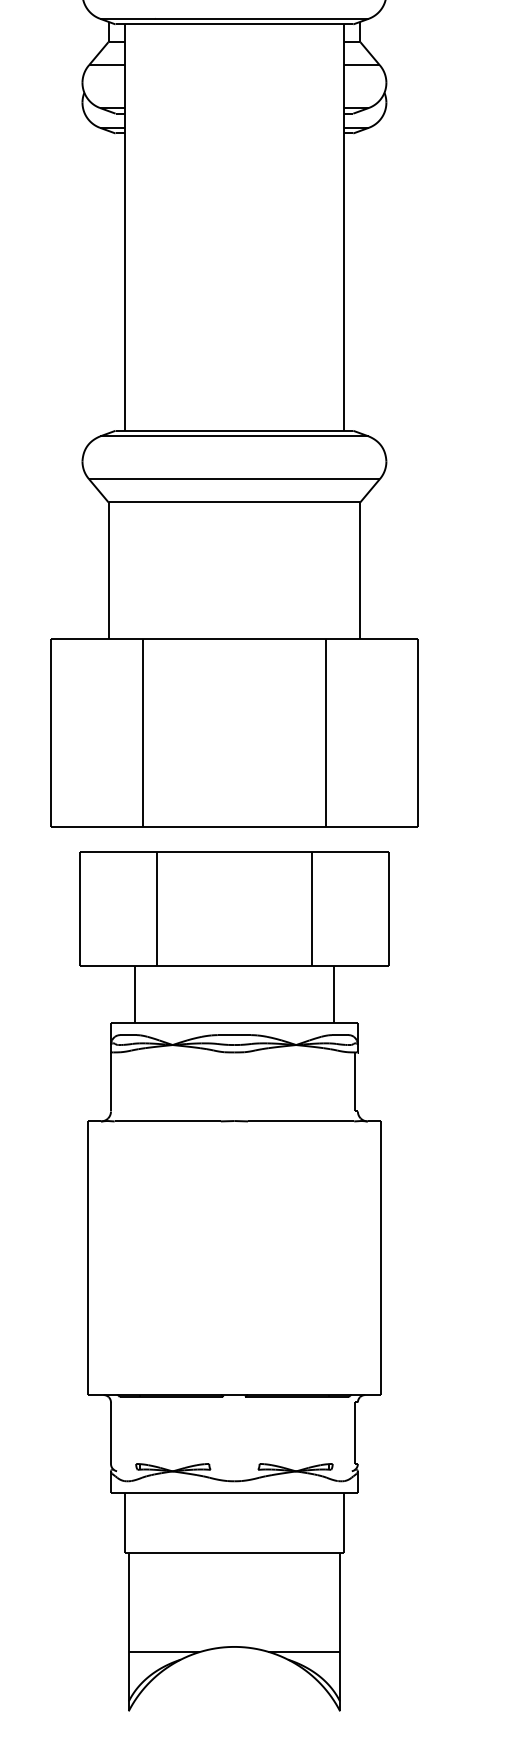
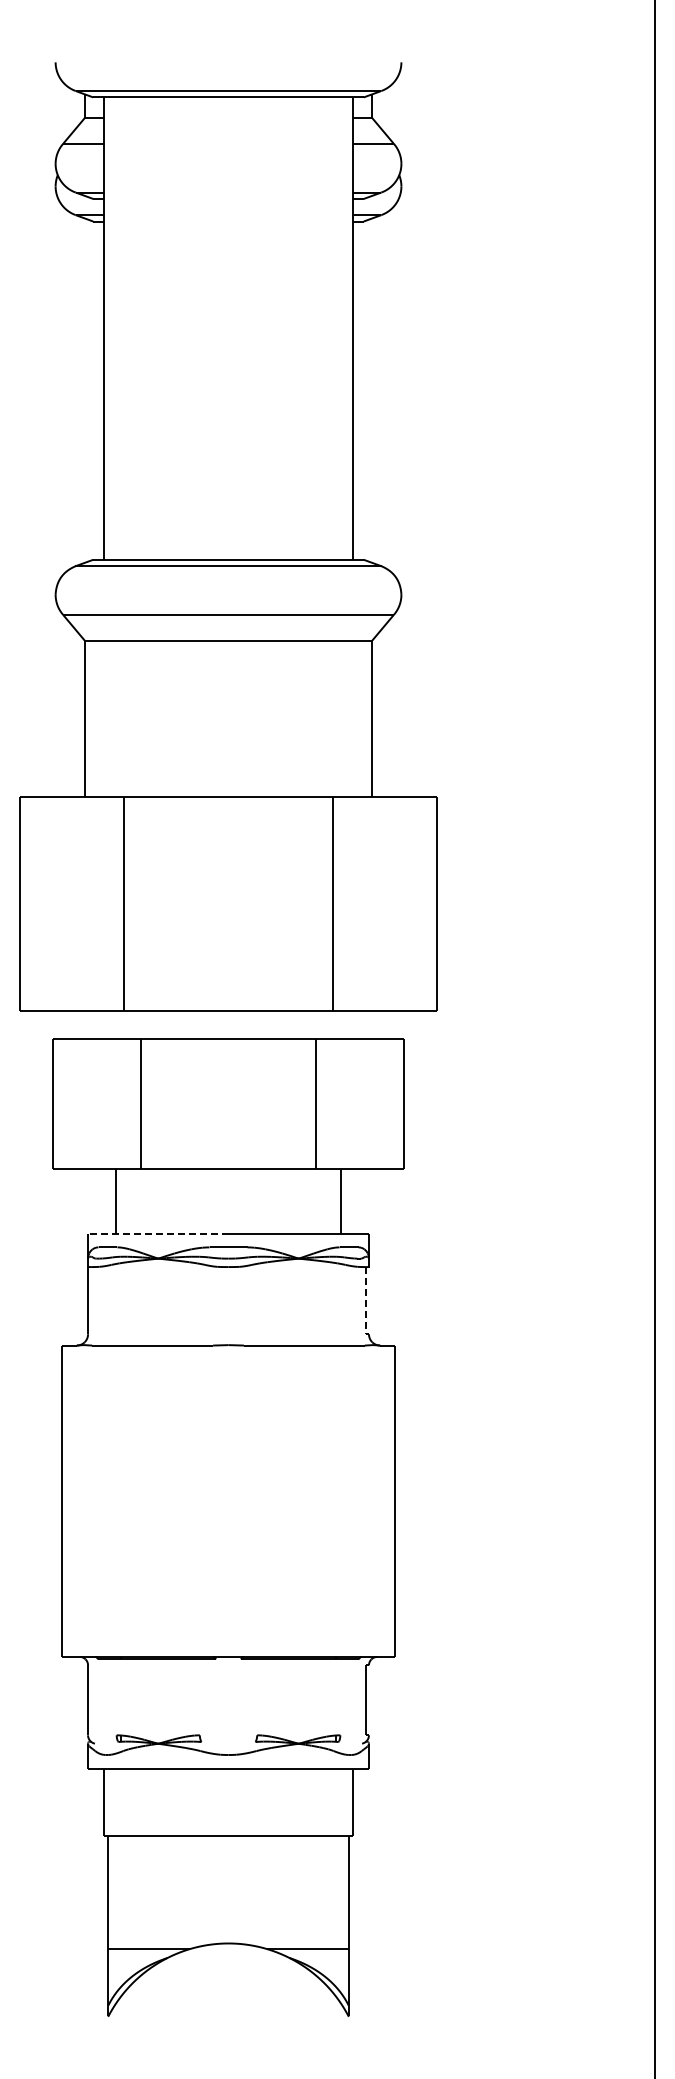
line: (172, 1022) -> (157, 1233), solid -> dashed
line: (354, 1081) -> (365, 1300), solid -> dashed

